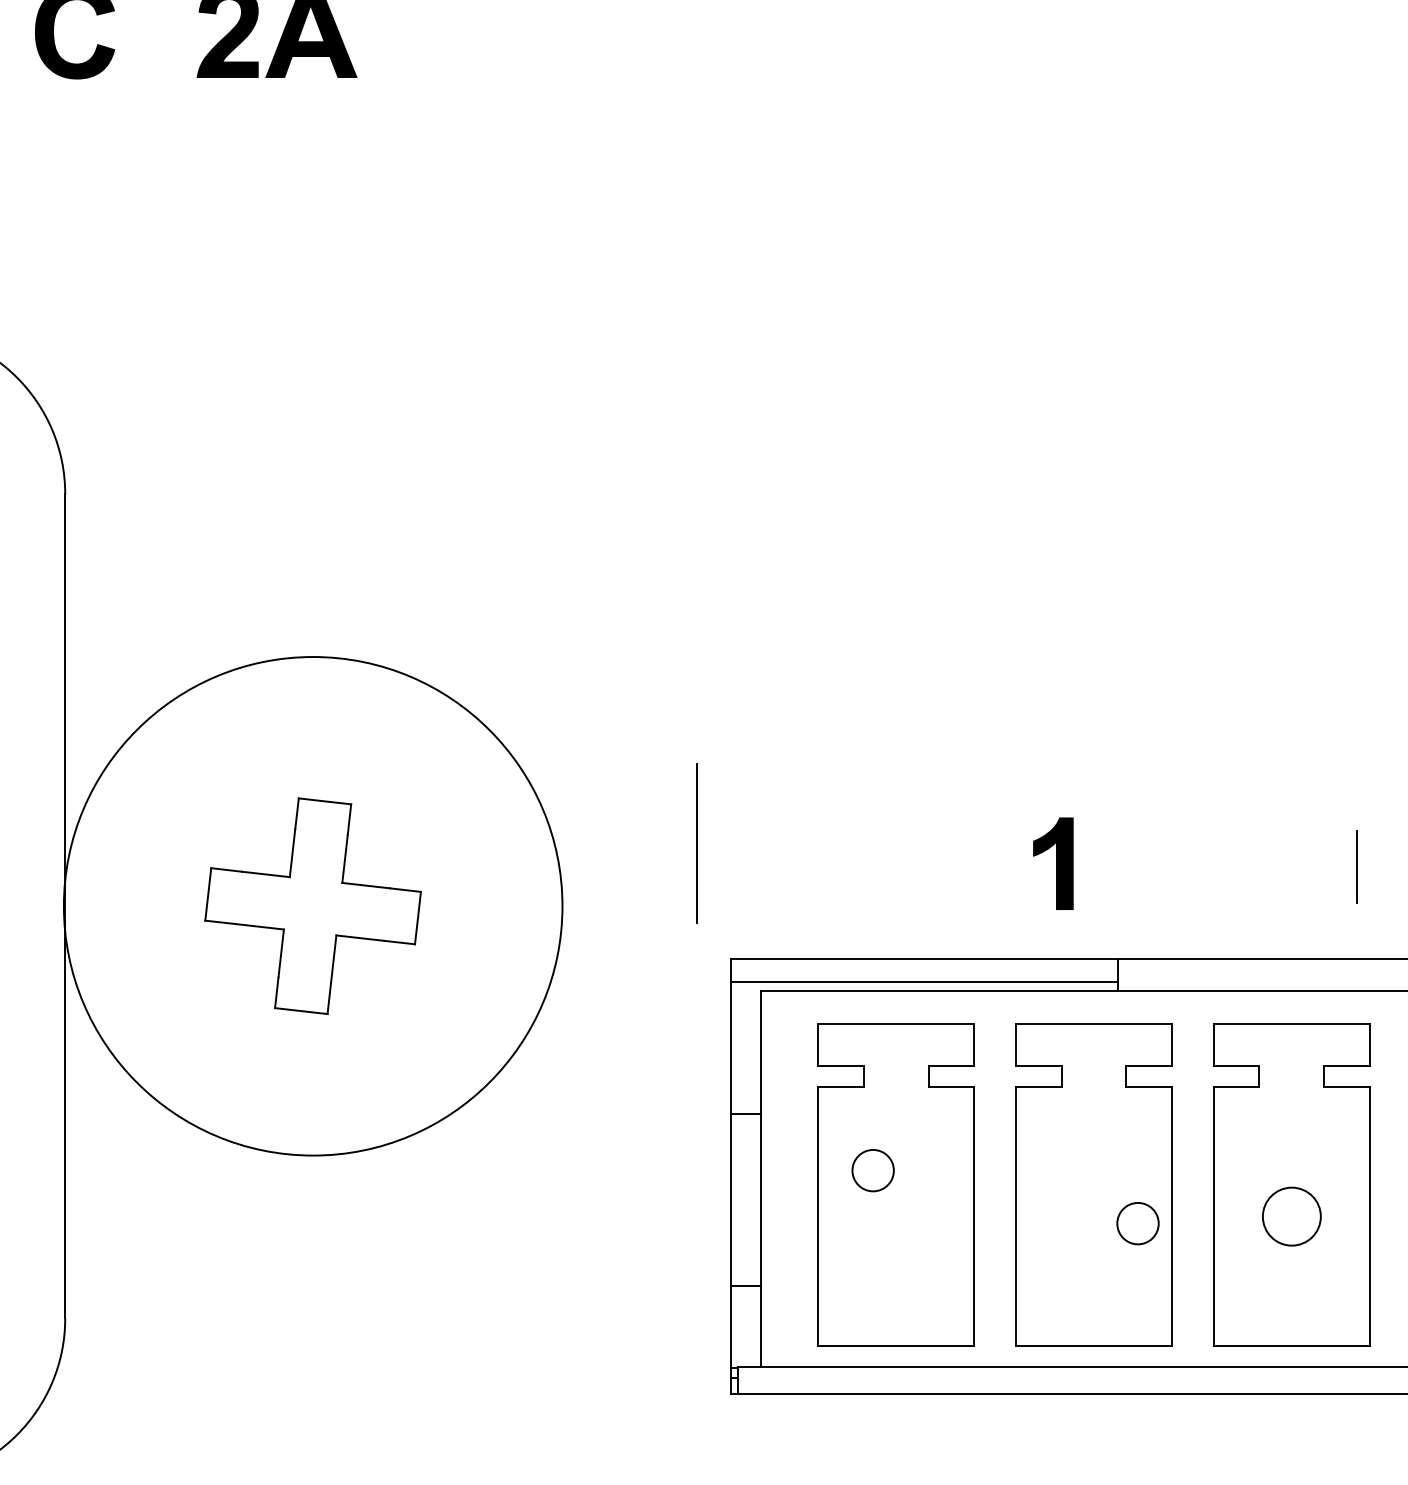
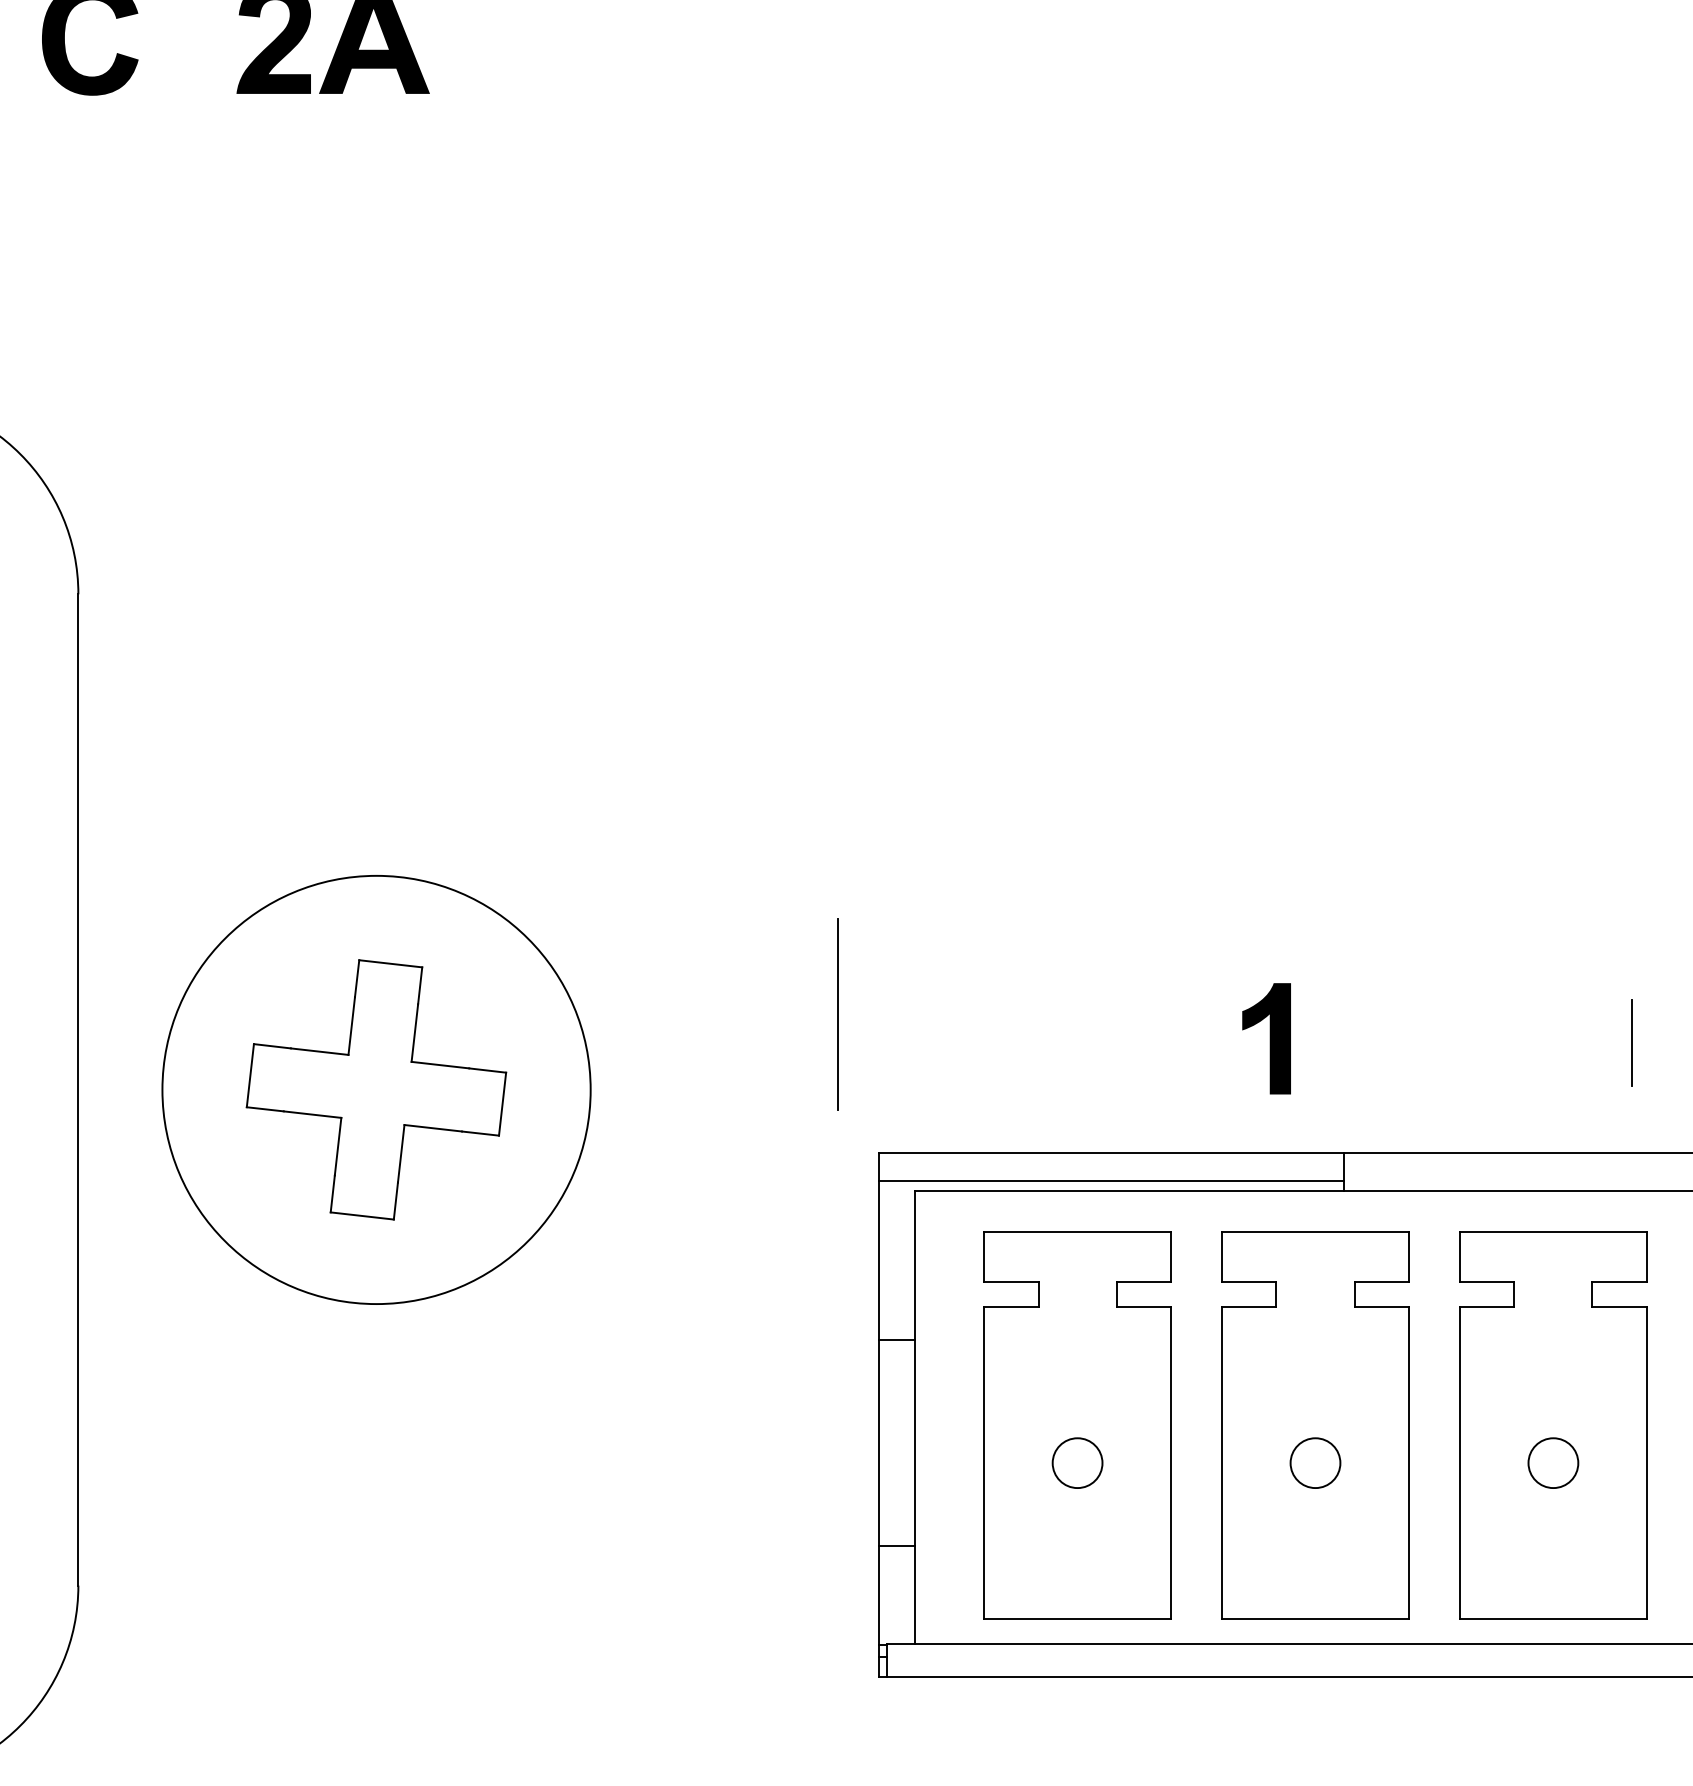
circle: (313, 906) -> (376, 1090), size x0.71
circle: (872, 1170) -> (1076, 1462), moved
circle: (1291, 1216) -> (1552, 1462), size x0.71
circle: (1137, 1223) -> (1314, 1462), moved

